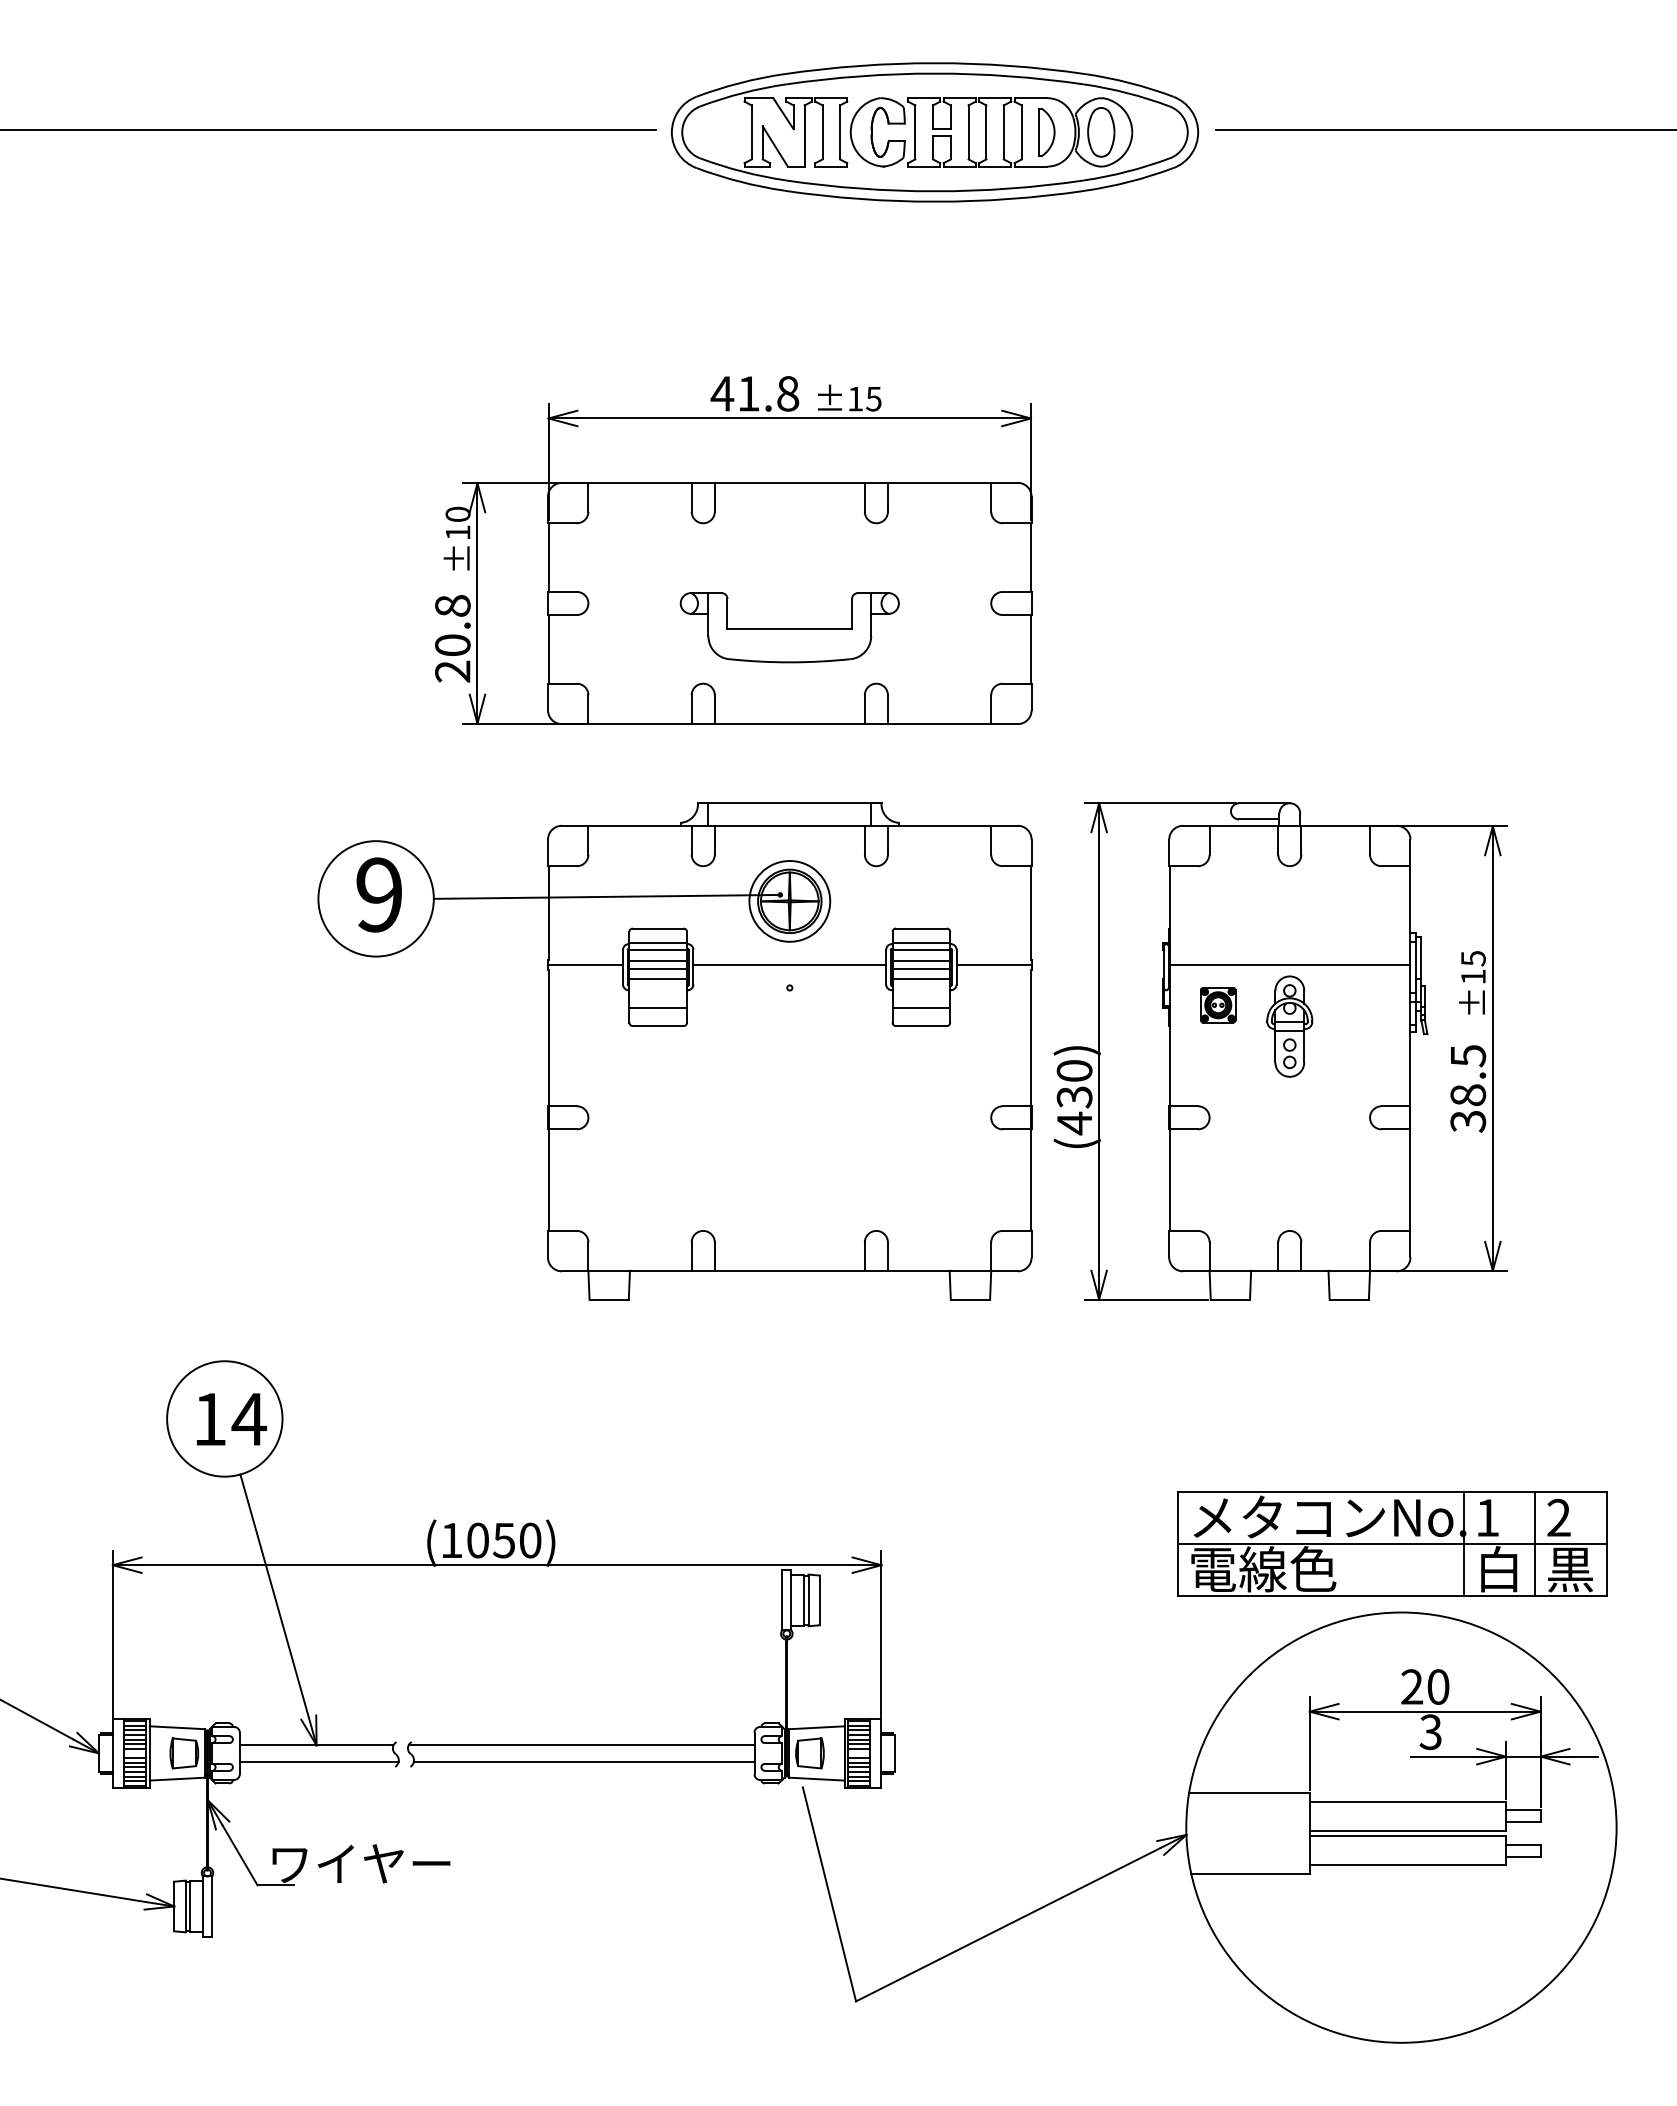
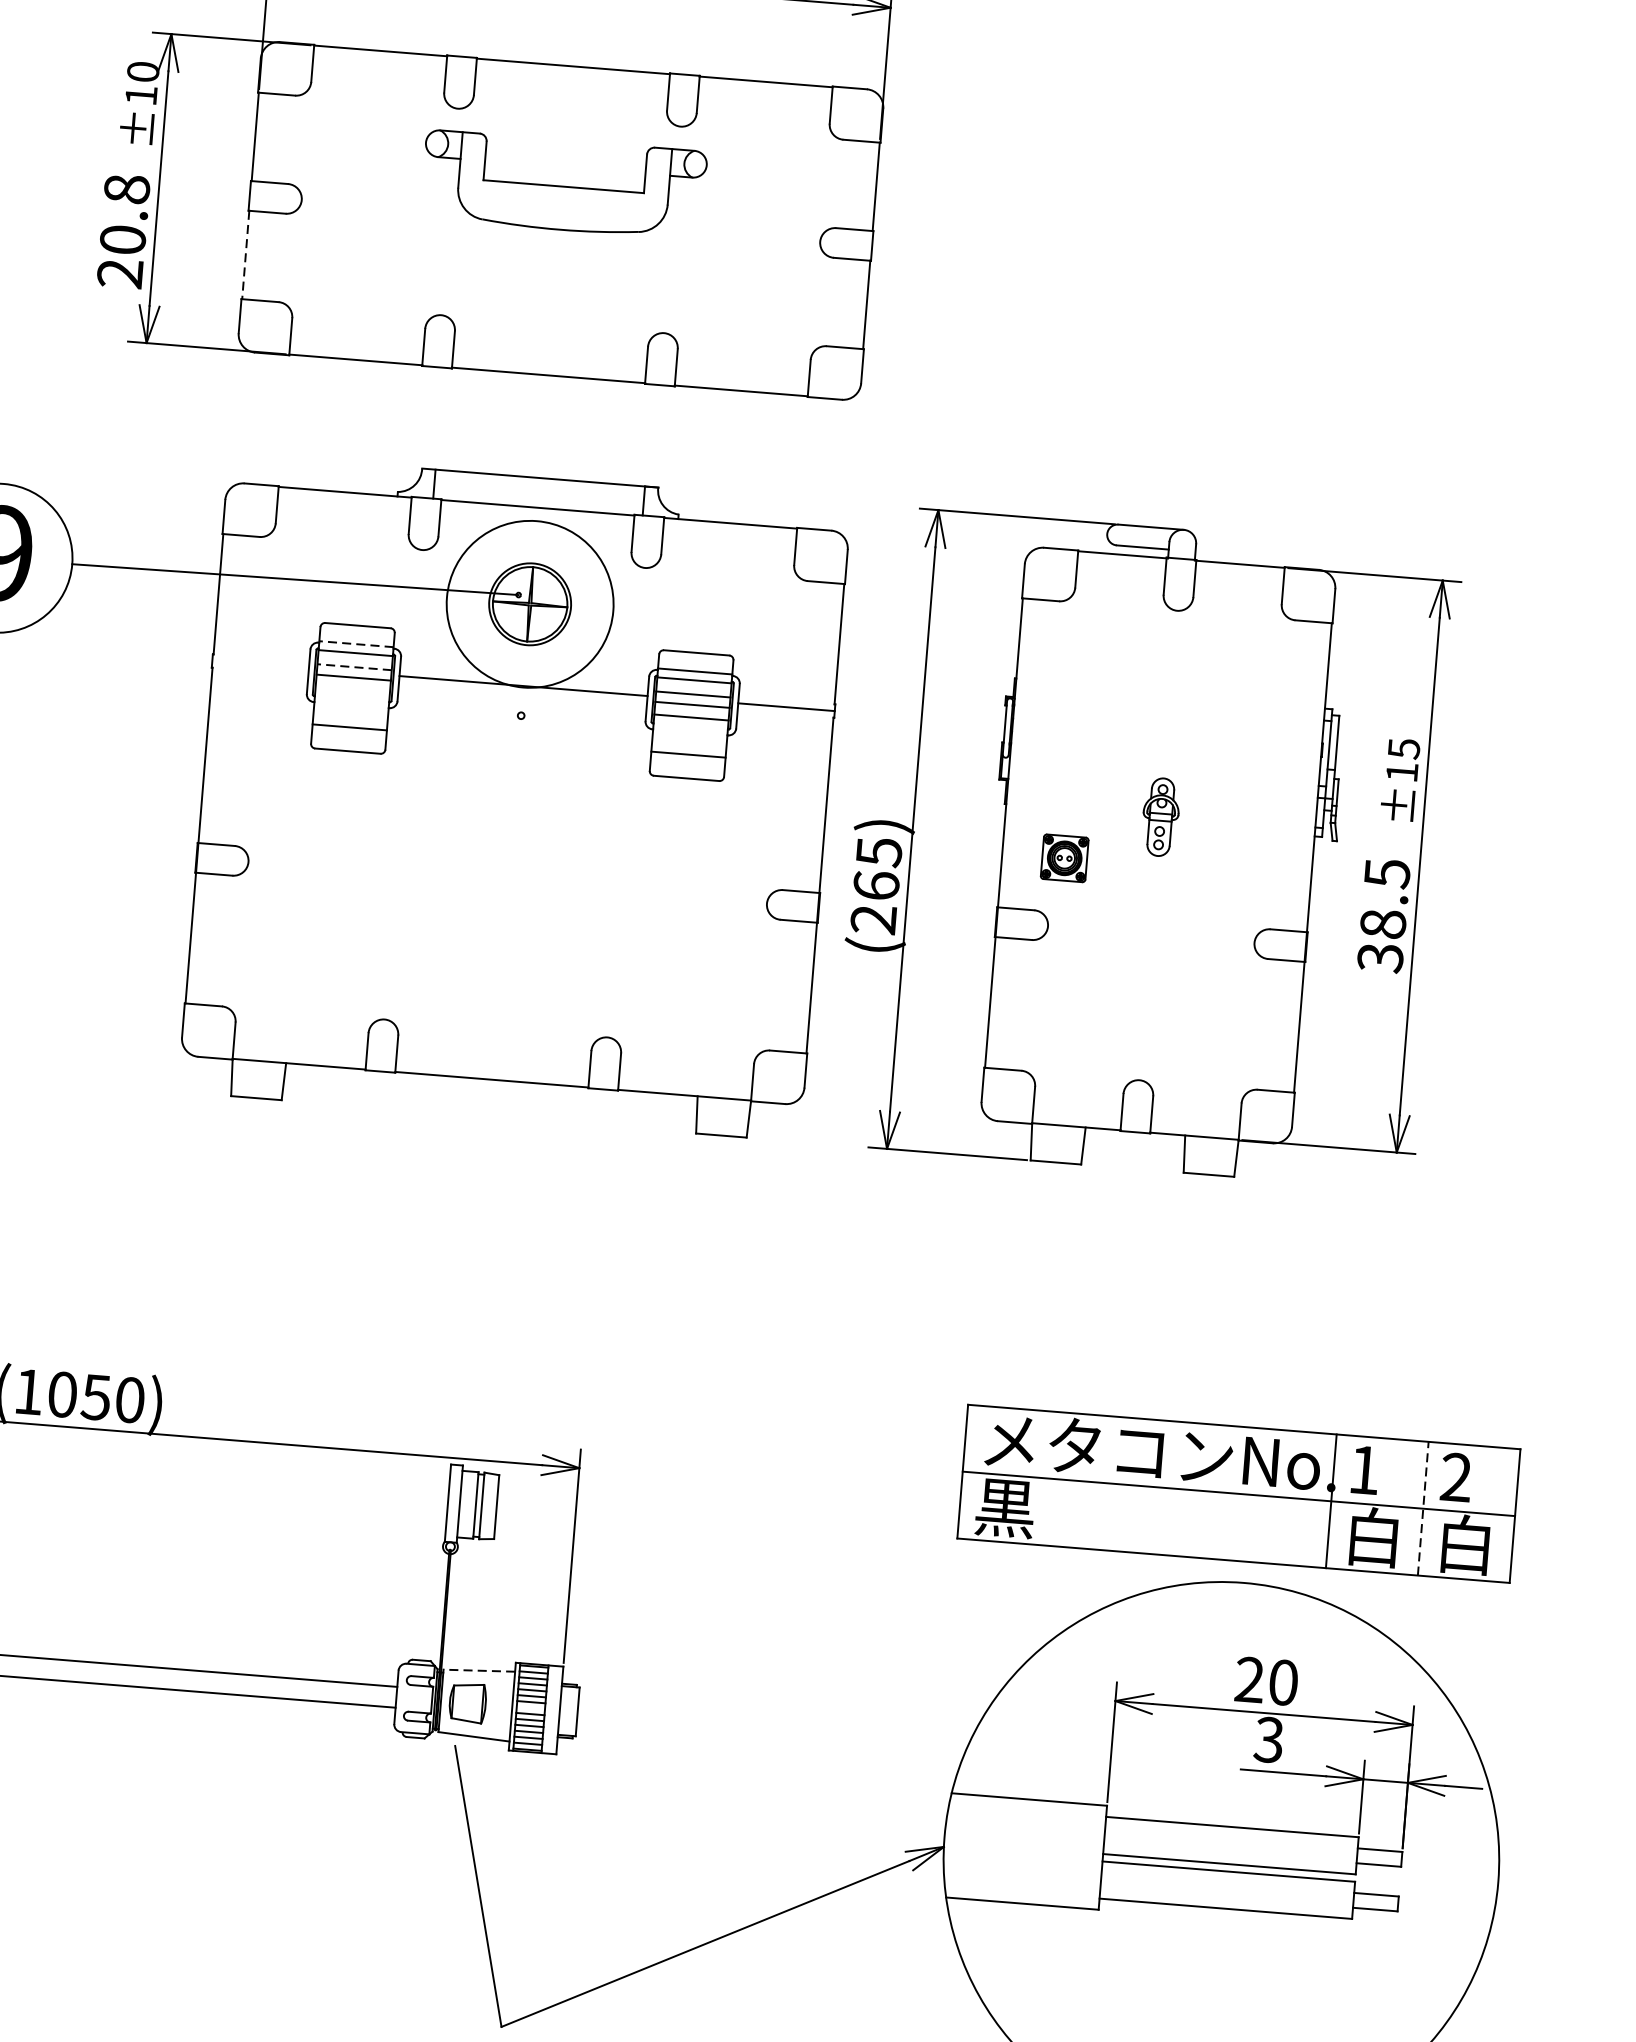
part: (789, 627) -> (563, 184), moved
line: (548, 649) -> (245, 255), solid -> dashed
circle: (789, 901) -> (529, 604), size x1.6
line: (658, 942) -> (356, 643), solid -> dashed
line: (658, 960) -> (355, 666), solid -> dashed
line: (585, 964) -> (260, 664), removed
line: (1289, 964) -> (1166, 737), removed
line: (658, 978) -> (353, 689), removed
part: (1218, 1005) -> (1064, 858), moved
part: (1289, 1026) -> (1160, 817), size x0.6
text: (1074, 1097) -> (876, 886), (430) -> (265)
line: (1535, 1544) -> (1423, 1509), solid -> dashed
text: (1263, 1569) -> (1070, 1513), 電線色 -> 黒
text: (1570, 1569) -> (1465, 1545), 黒 -> 白
line: (816, 1727) -> (478, 1670), solid -> dashed

